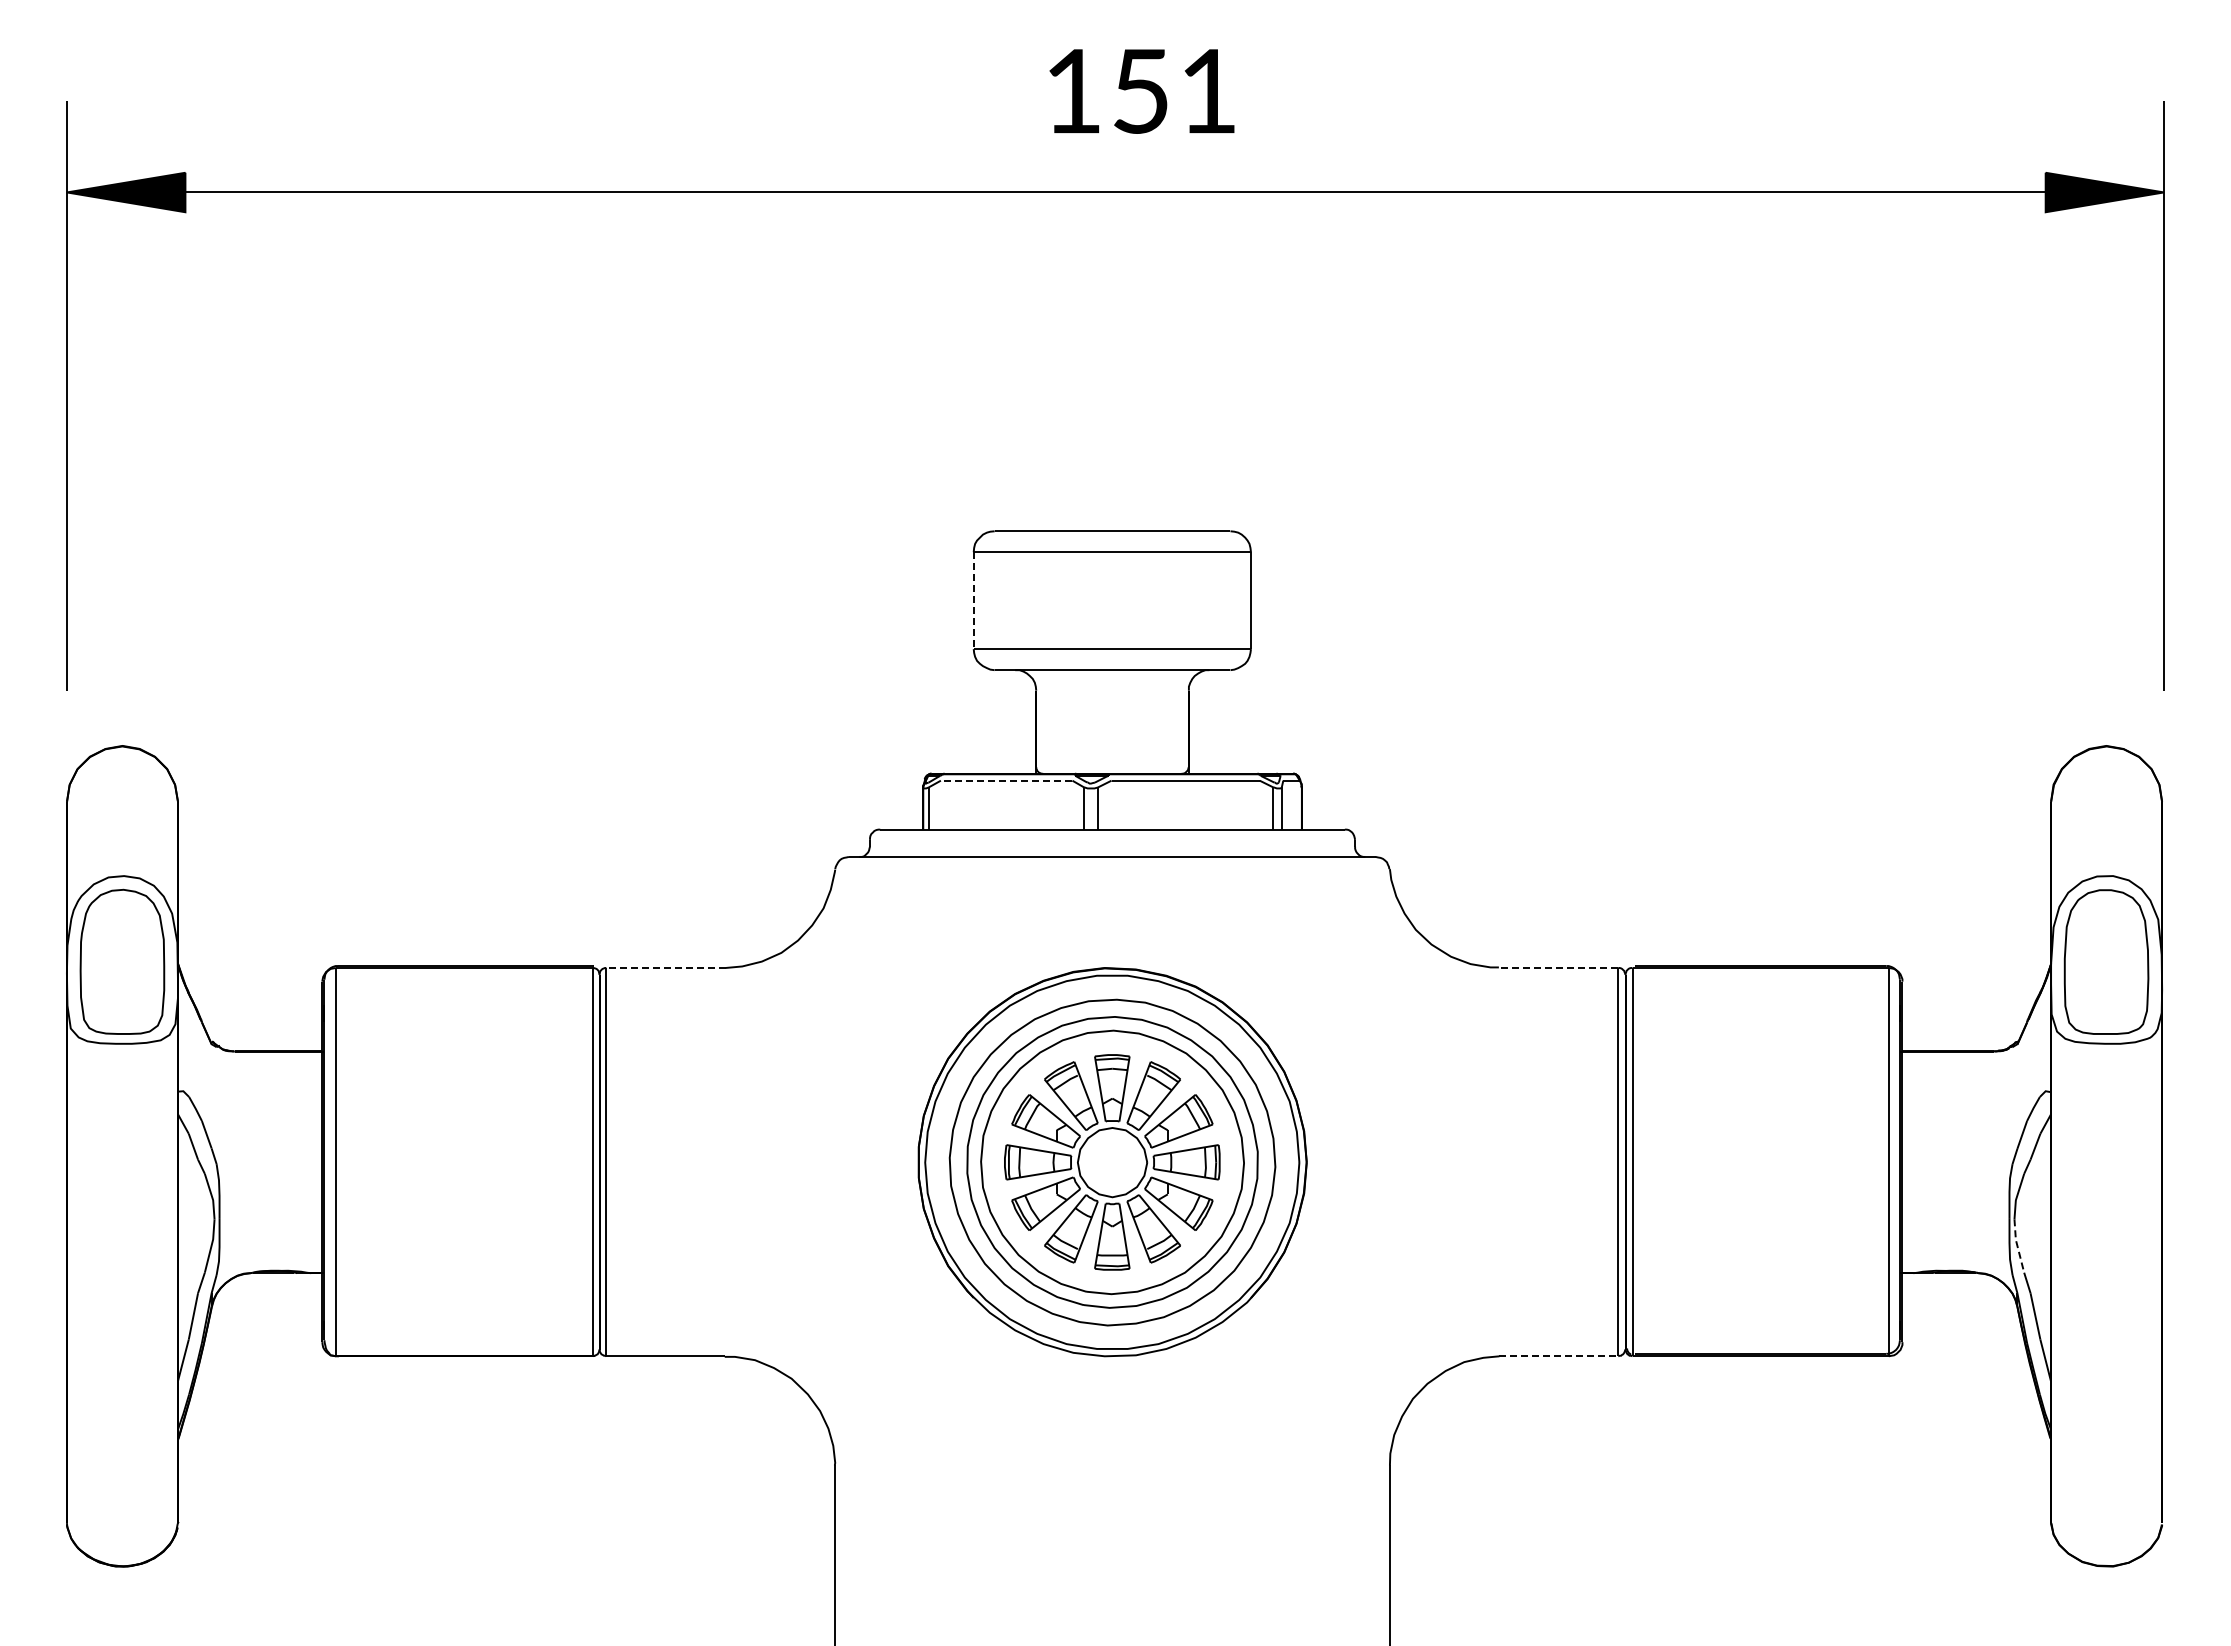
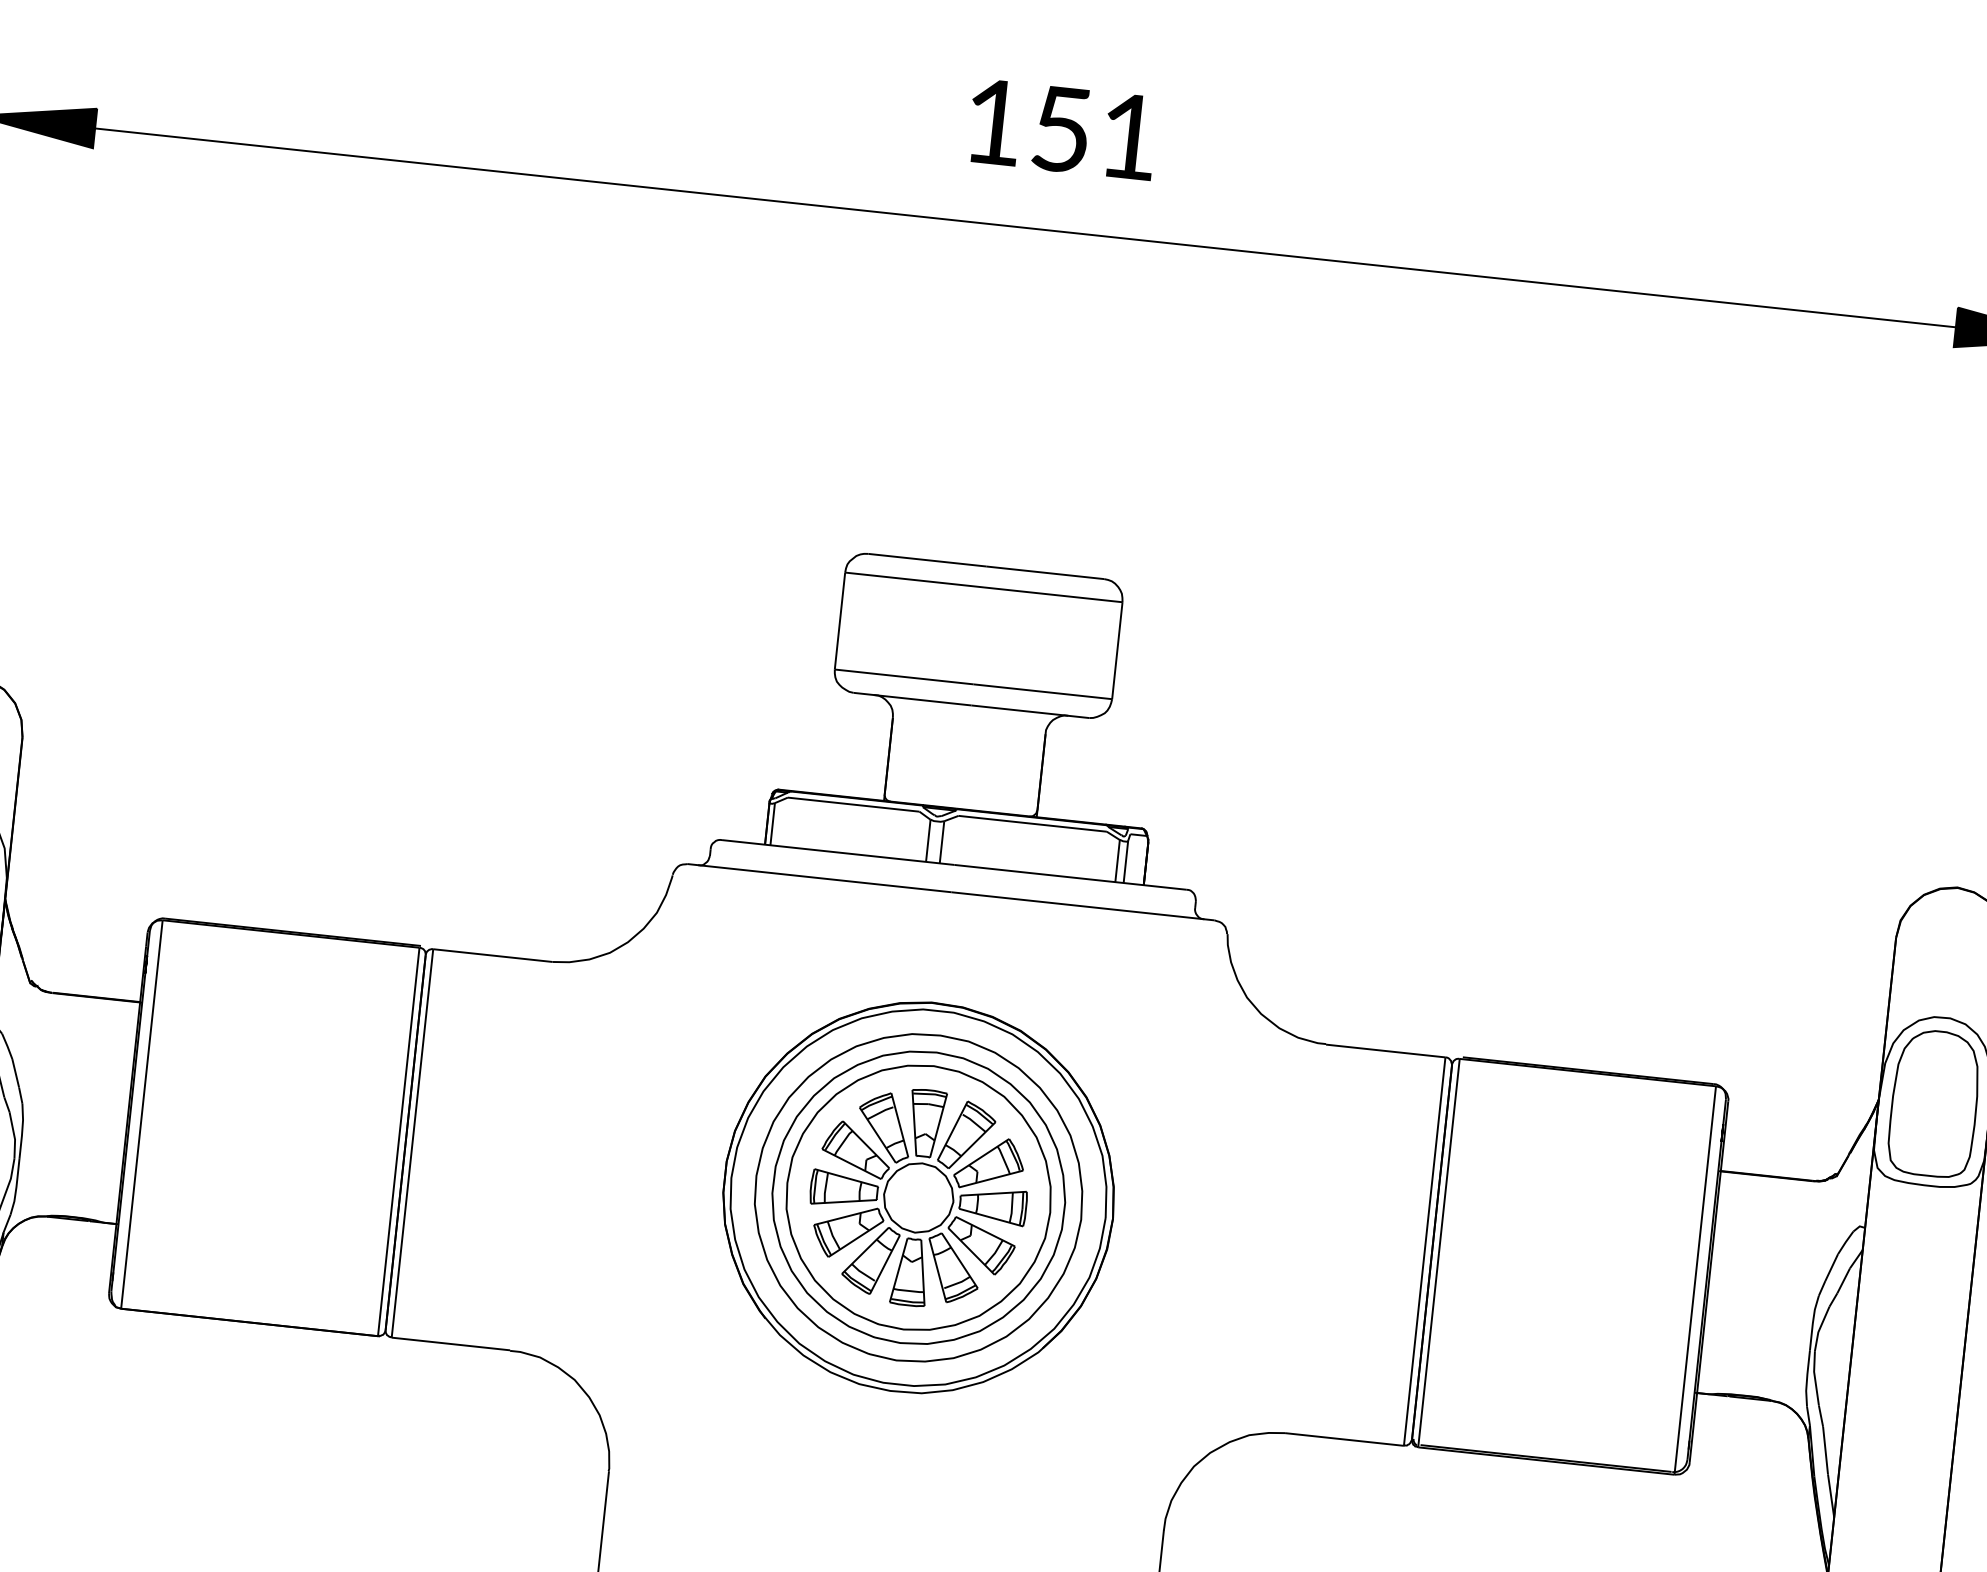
line: (973, 601) -> (839, 621), dashed -> solid
line: (1006, 780) -> (853, 804), dashed -> solid
line: (666, 967) -> (493, 955), dashed -> solid
line: (1558, 967) -> (1385, 1050), dashed -> solid
line: (2017, 1245) -> (1815, 1377), dashed -> solid
line: (1559, 1356) -> (1345, 1439), dashed -> solid

